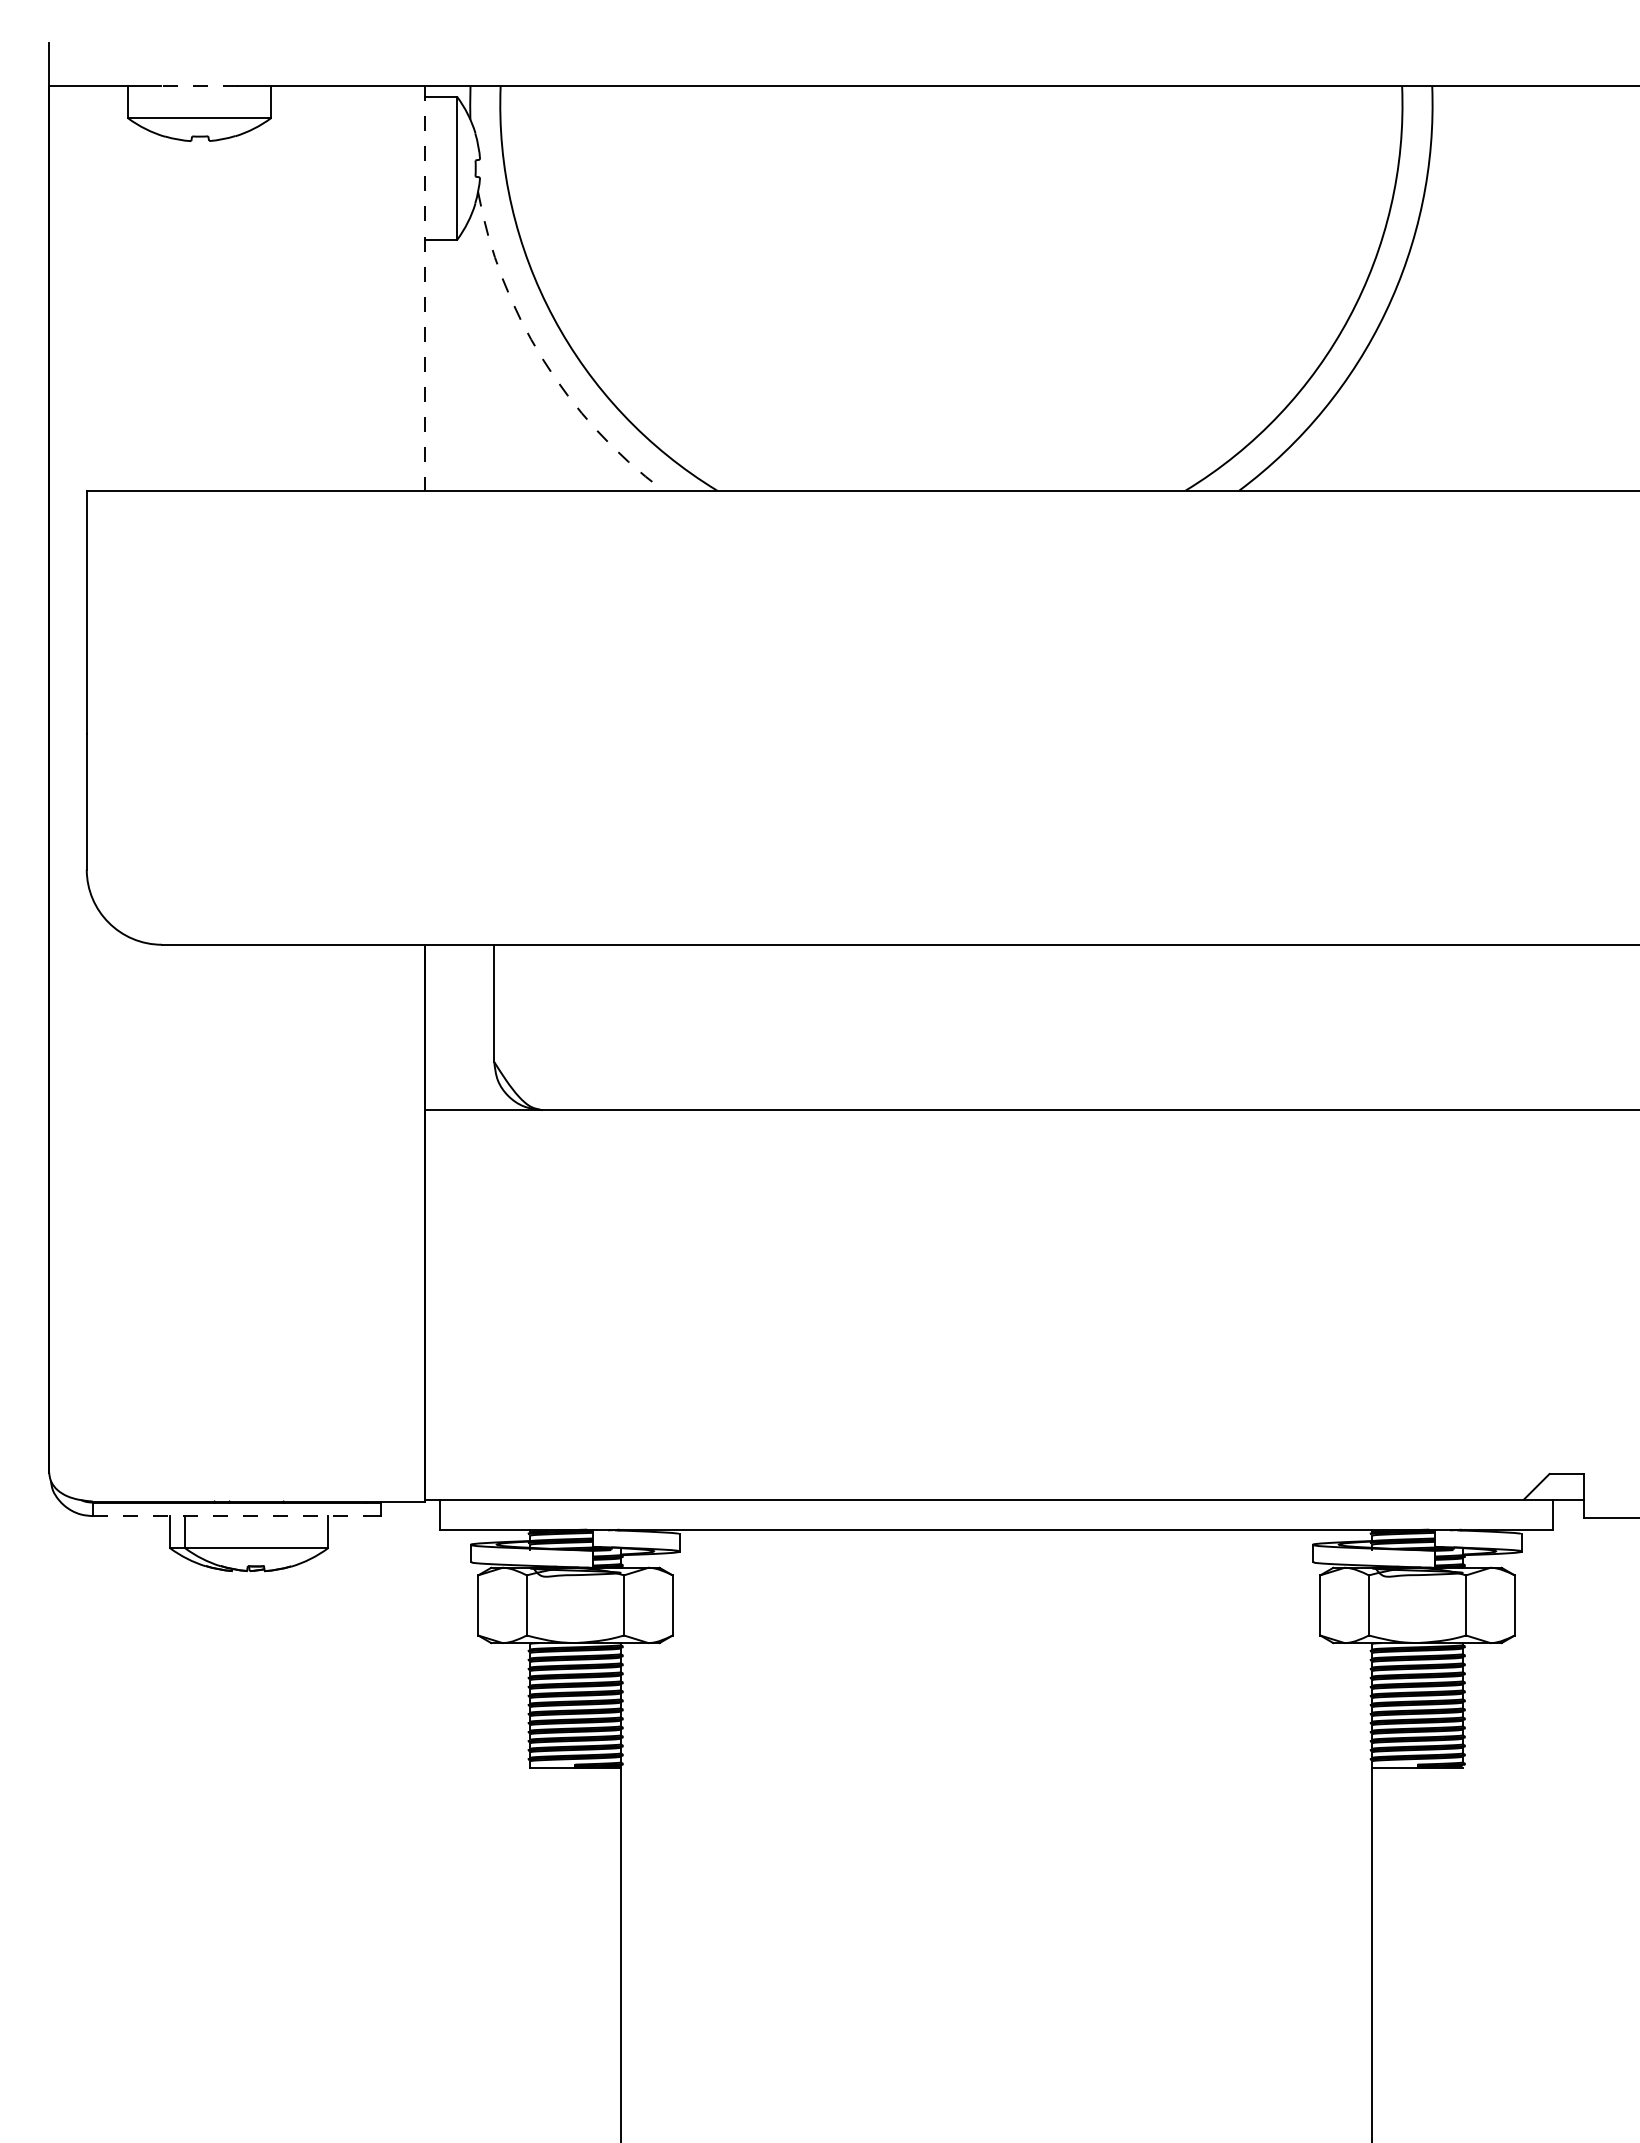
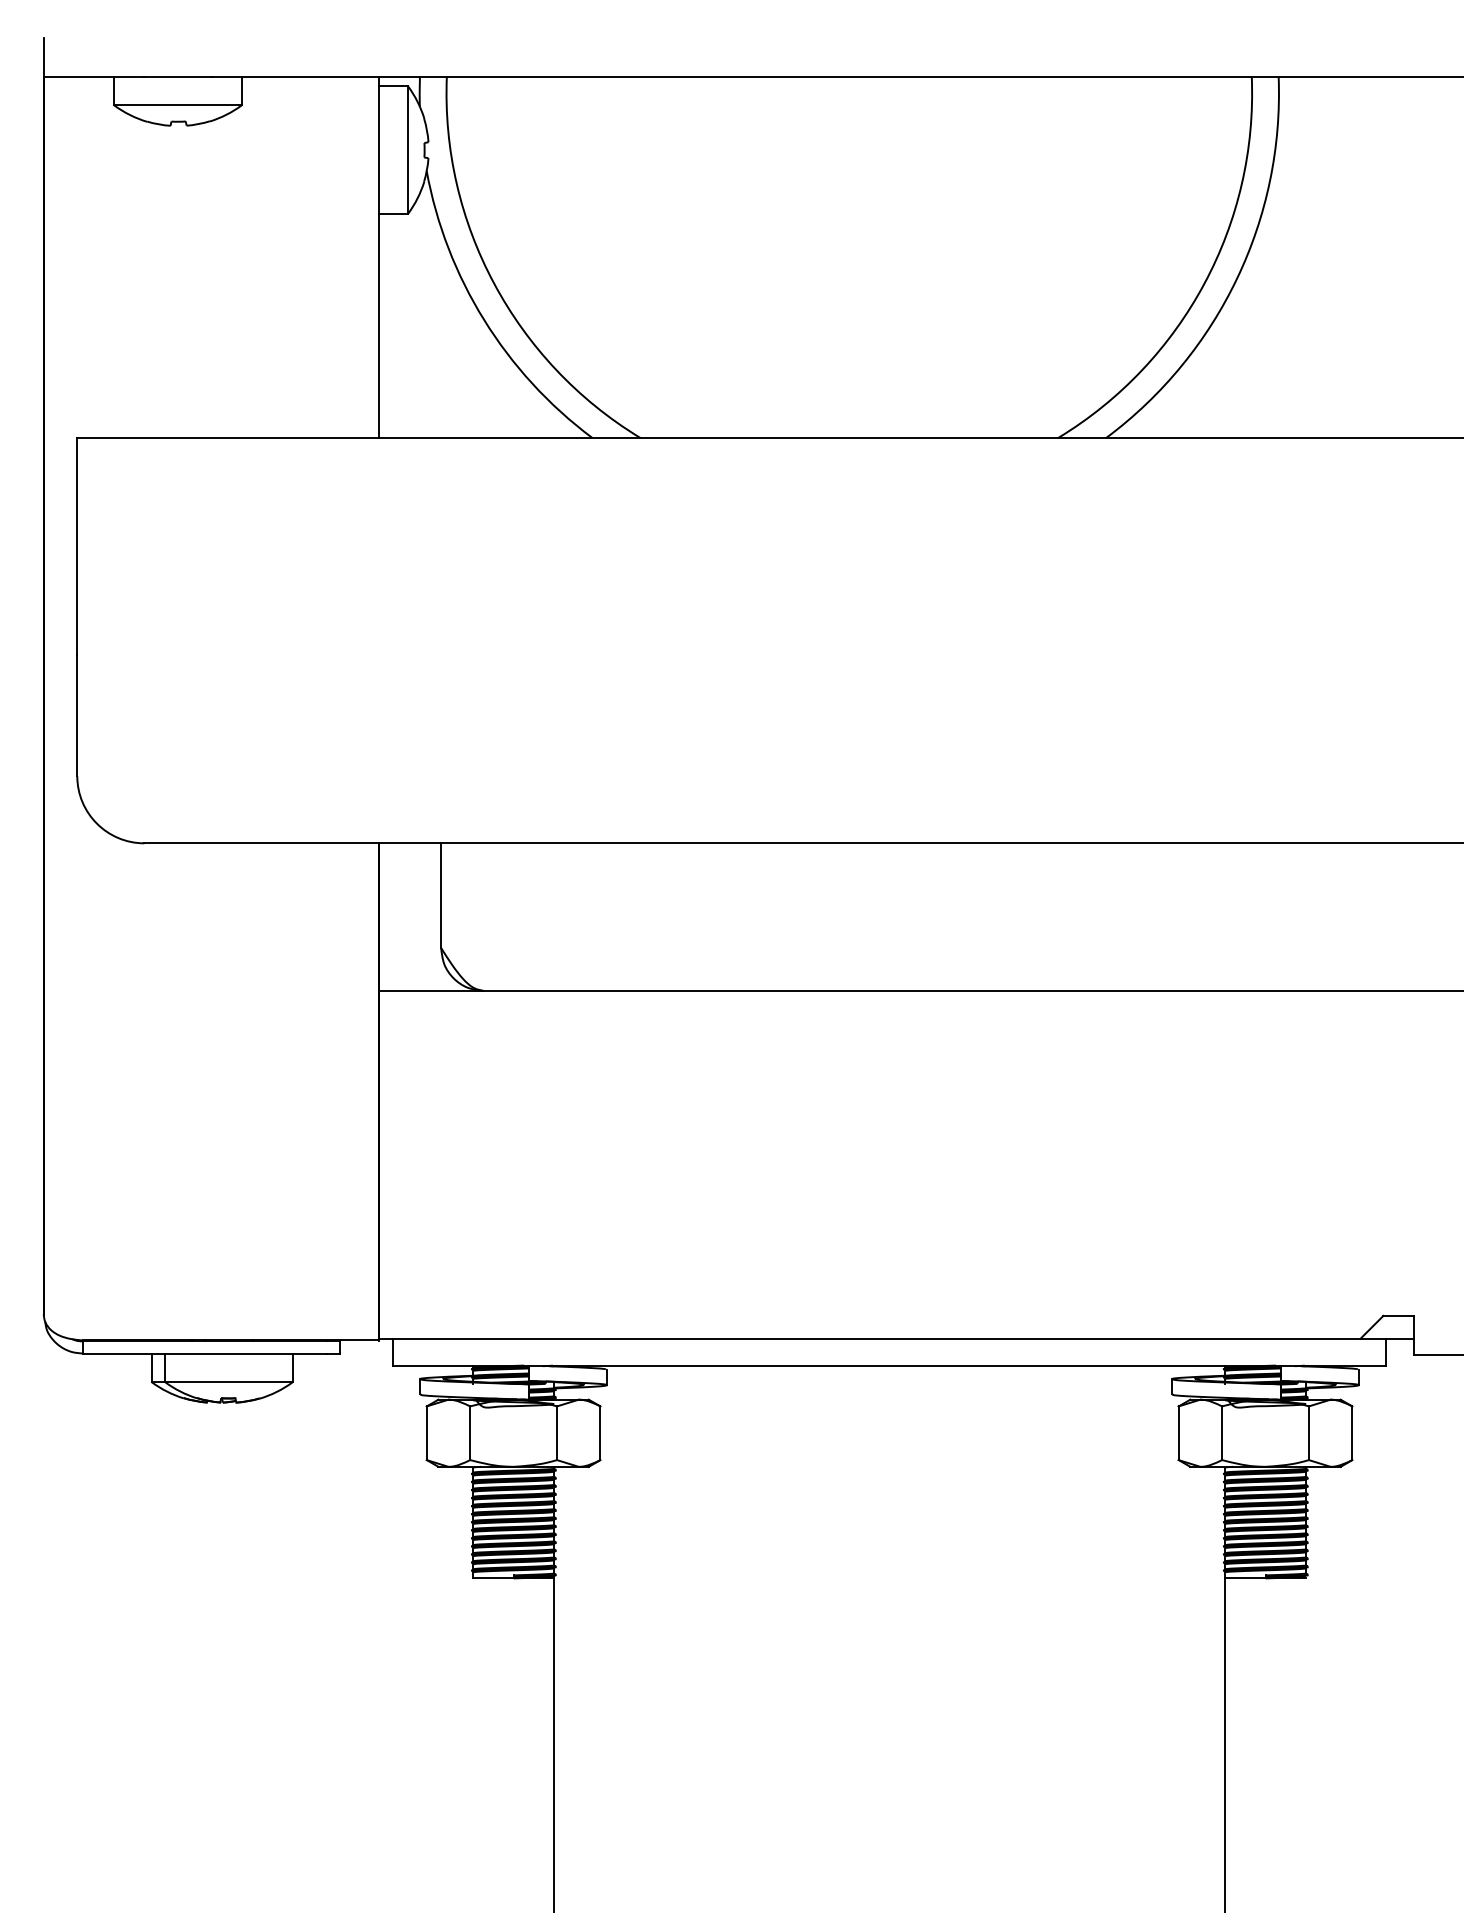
line: (199, 86) -> (177, 76), dashed -> solid
line: (425, 288) -> (379, 257), dashed -> solid
arc: (542, 358) -> (484, 319), dashed -> solid
line: (229, 1516) -> (204, 1353), dashed -> solid

